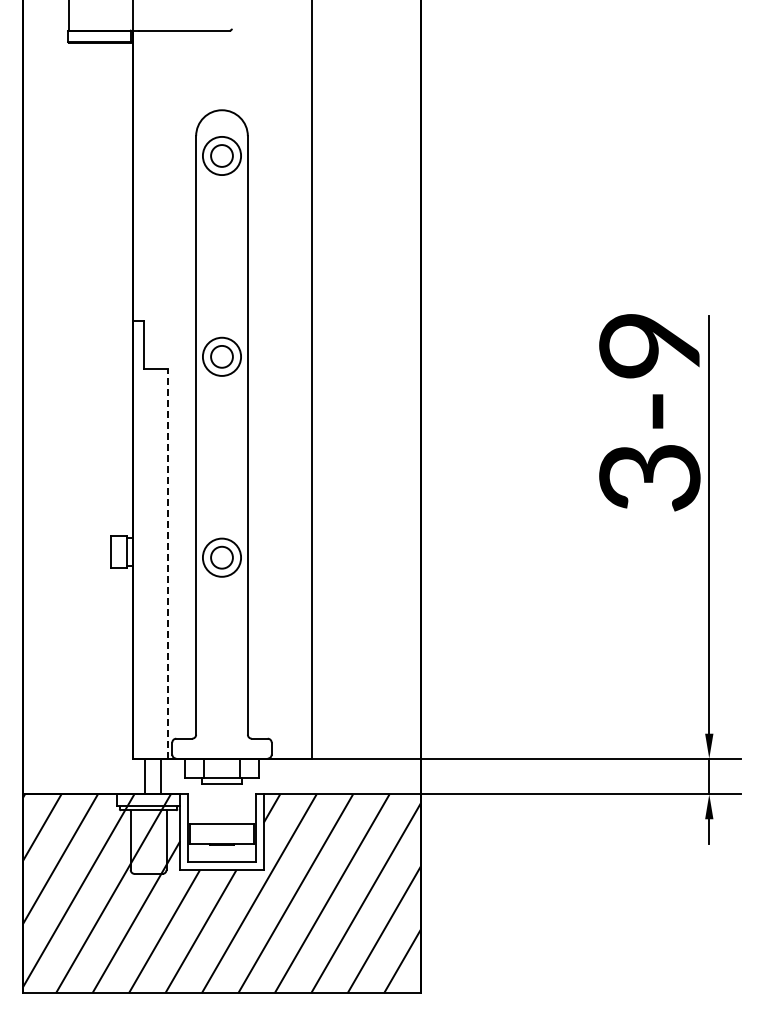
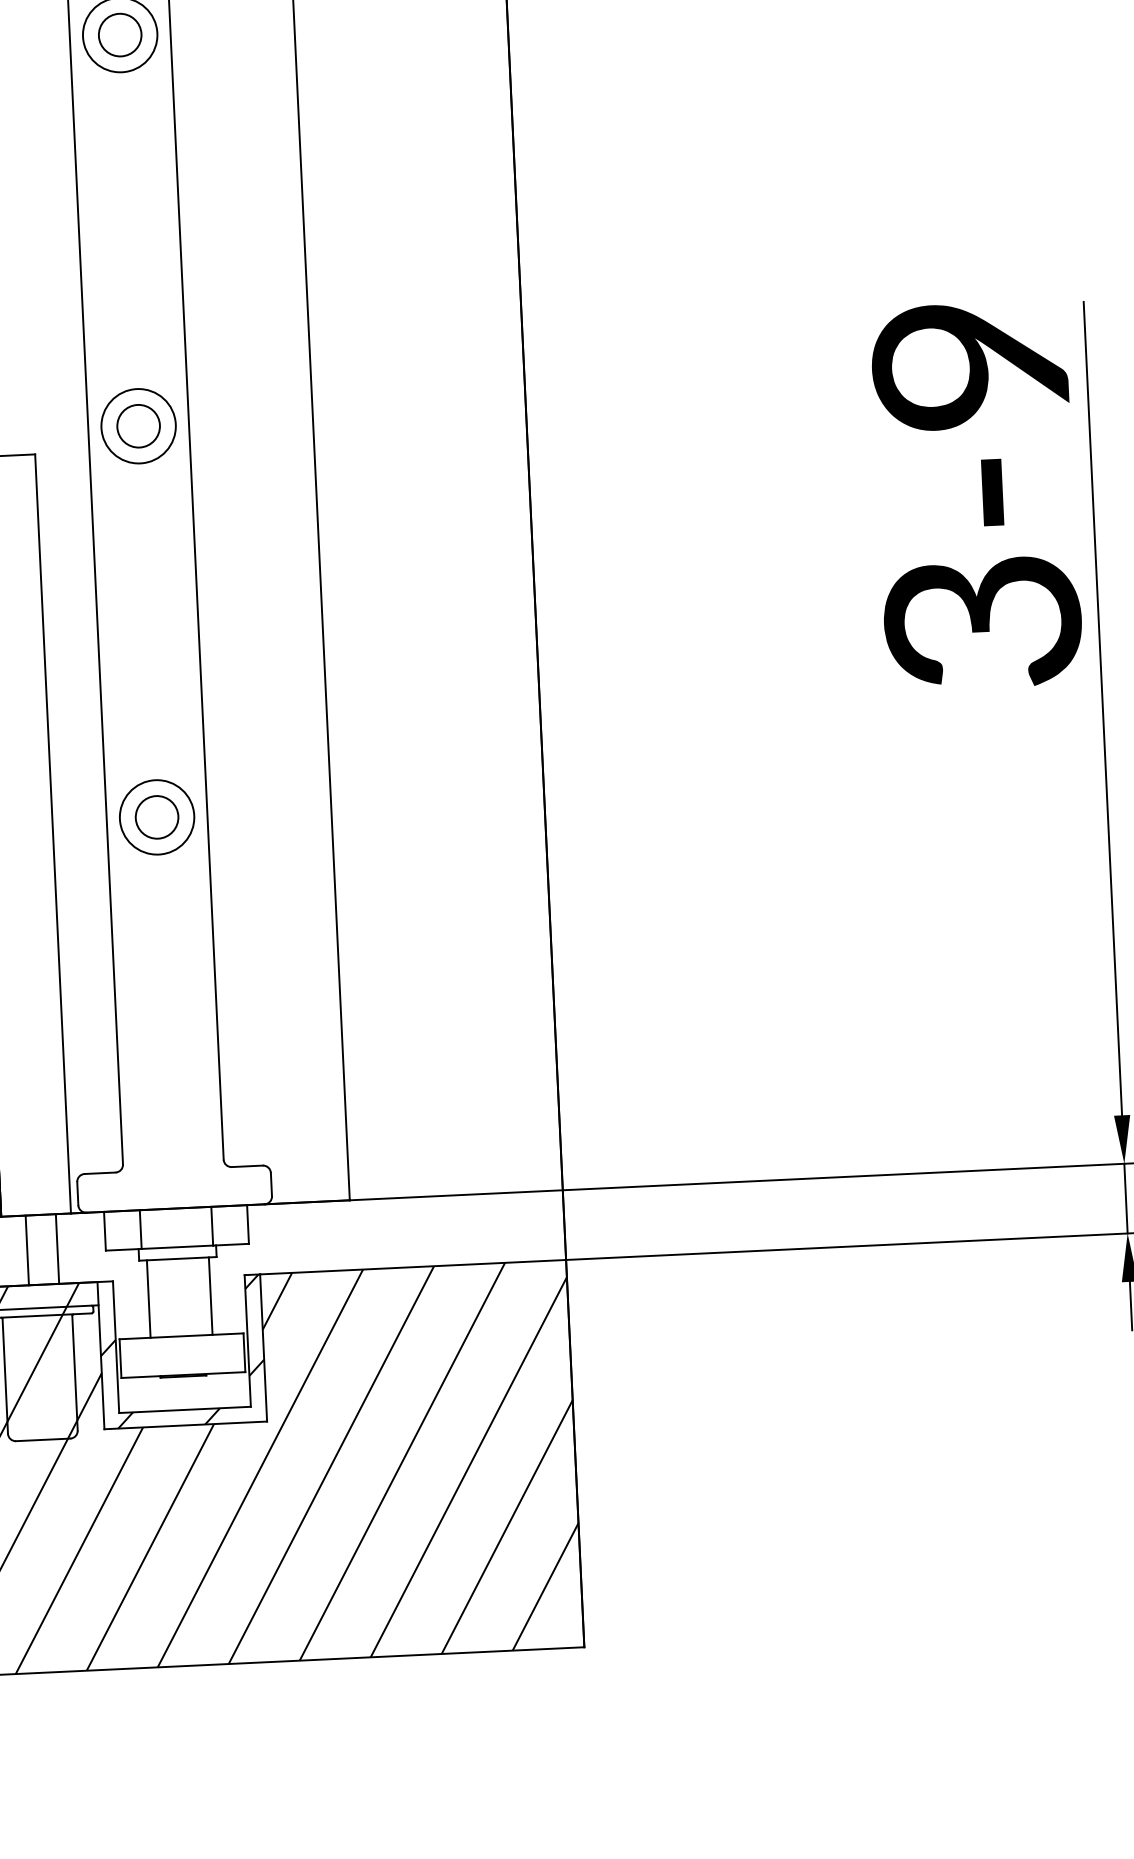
line: (168, 563) -> (53, 833), dashed -> solid
line: (206, 804) -> (149, 1299), added
line: (237, 804) -> (209, 1296), added
hatch: (221, 831) -> (181, 1350), added

